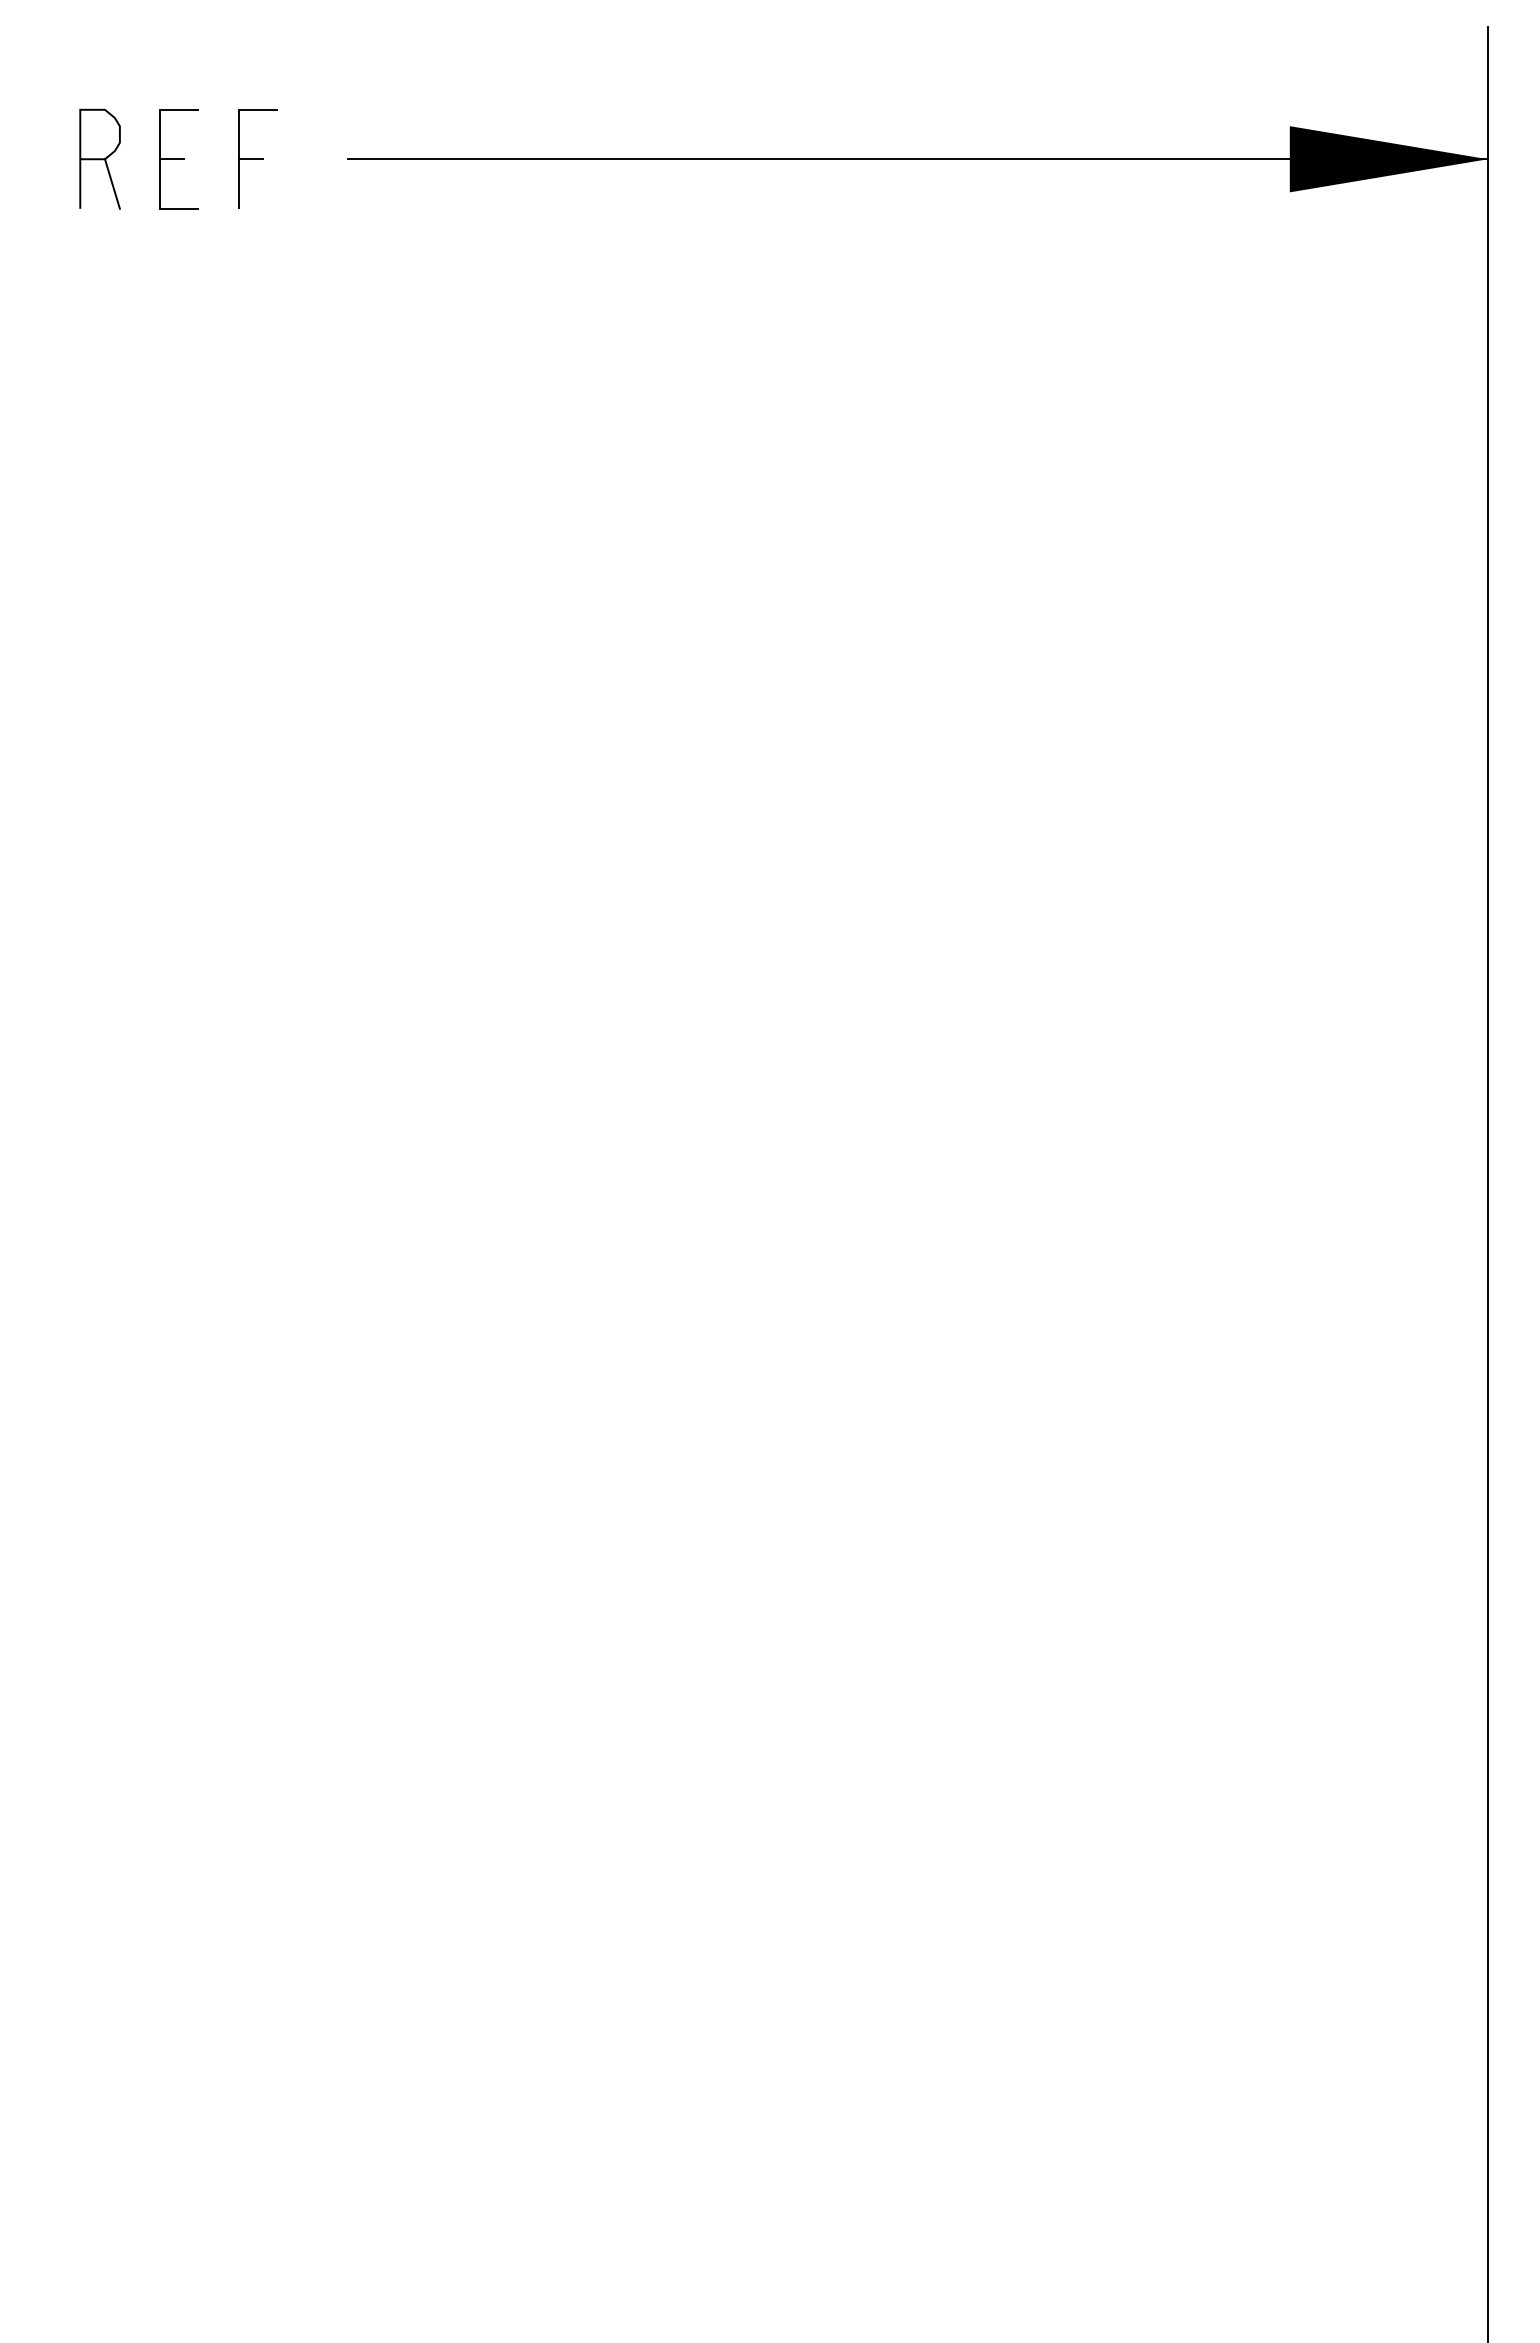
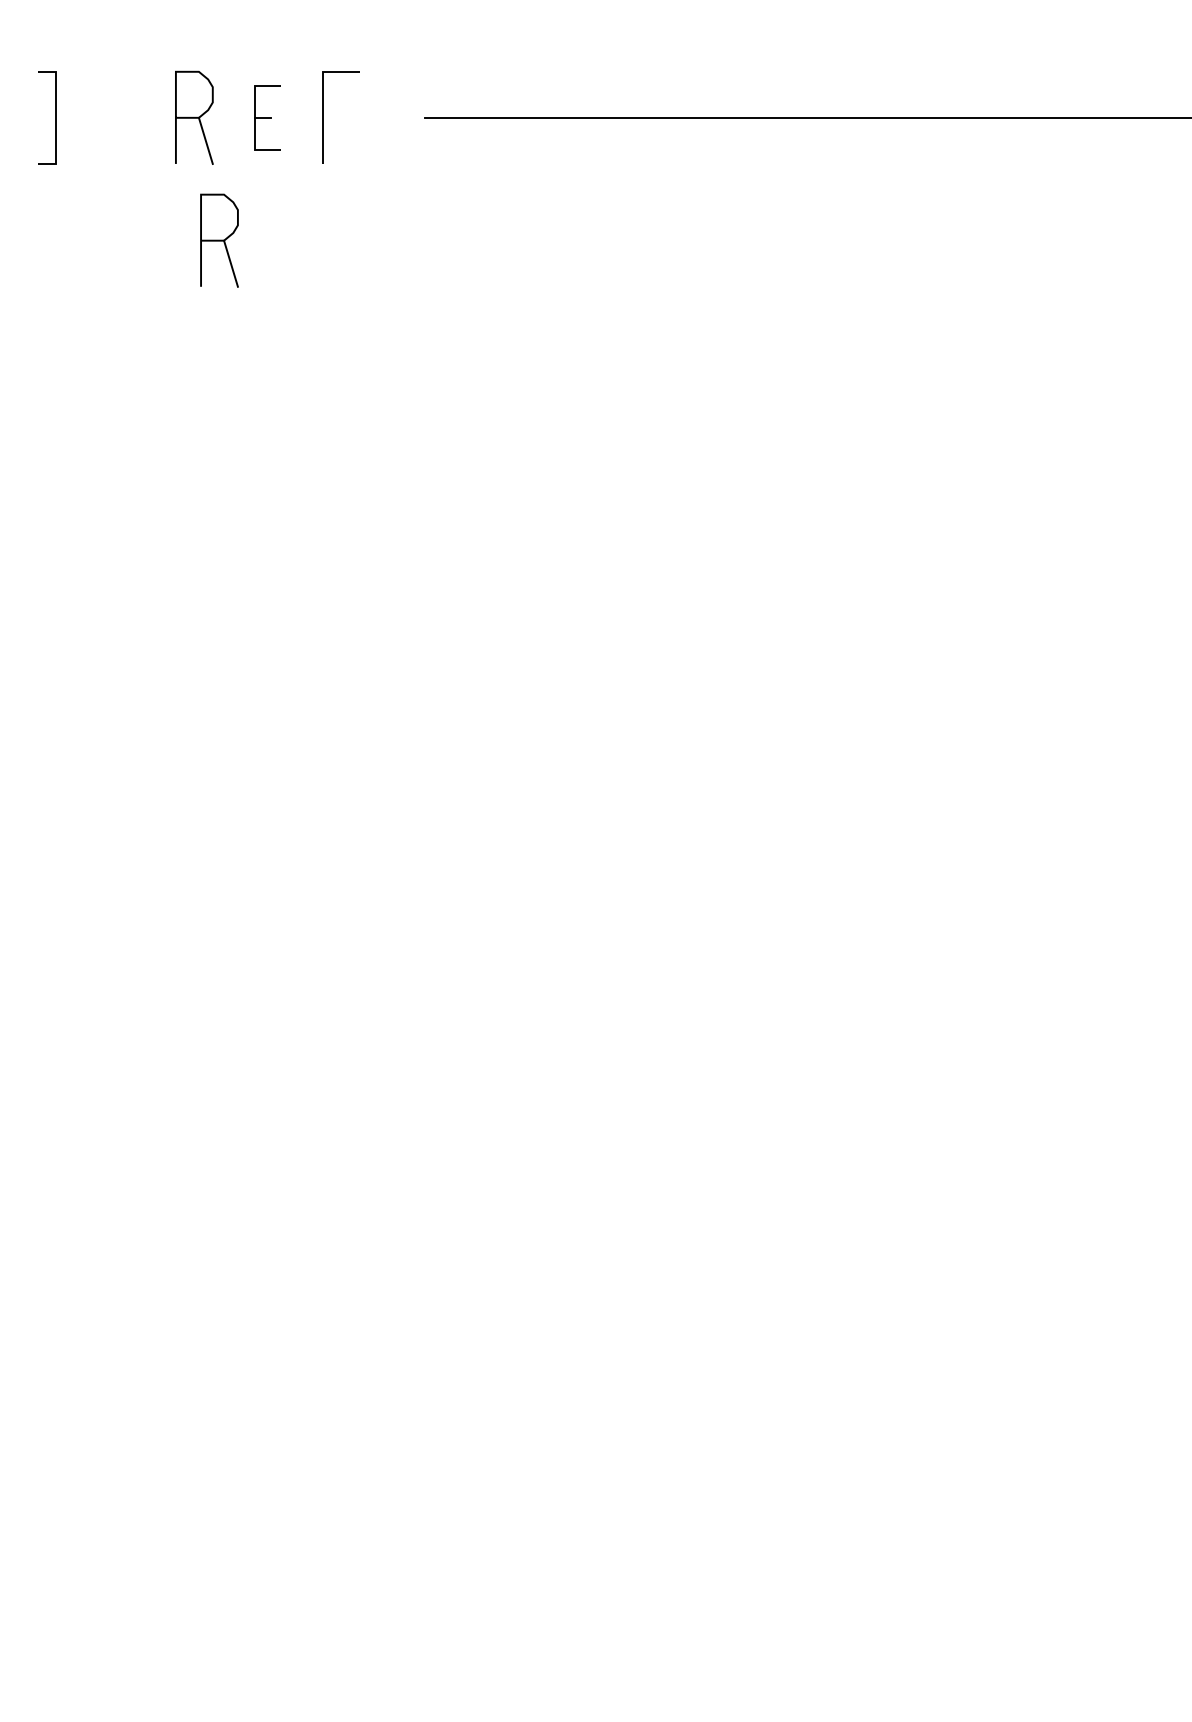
part: (178, 159) -> (267, 118), size x0.7
line: (250, 159) -> (334, 118), removed
part: (126, 290) -> (218, 239), added

